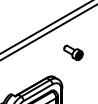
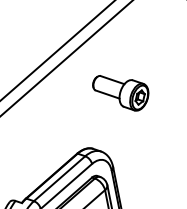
part: (73, 52) -> (121, 91), size x1.4

